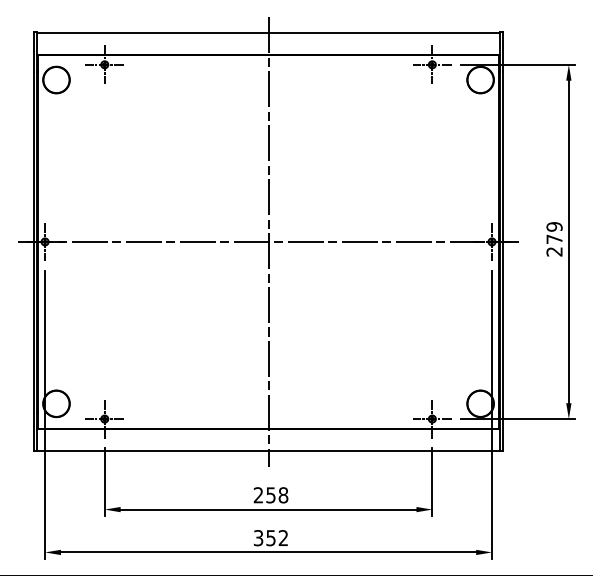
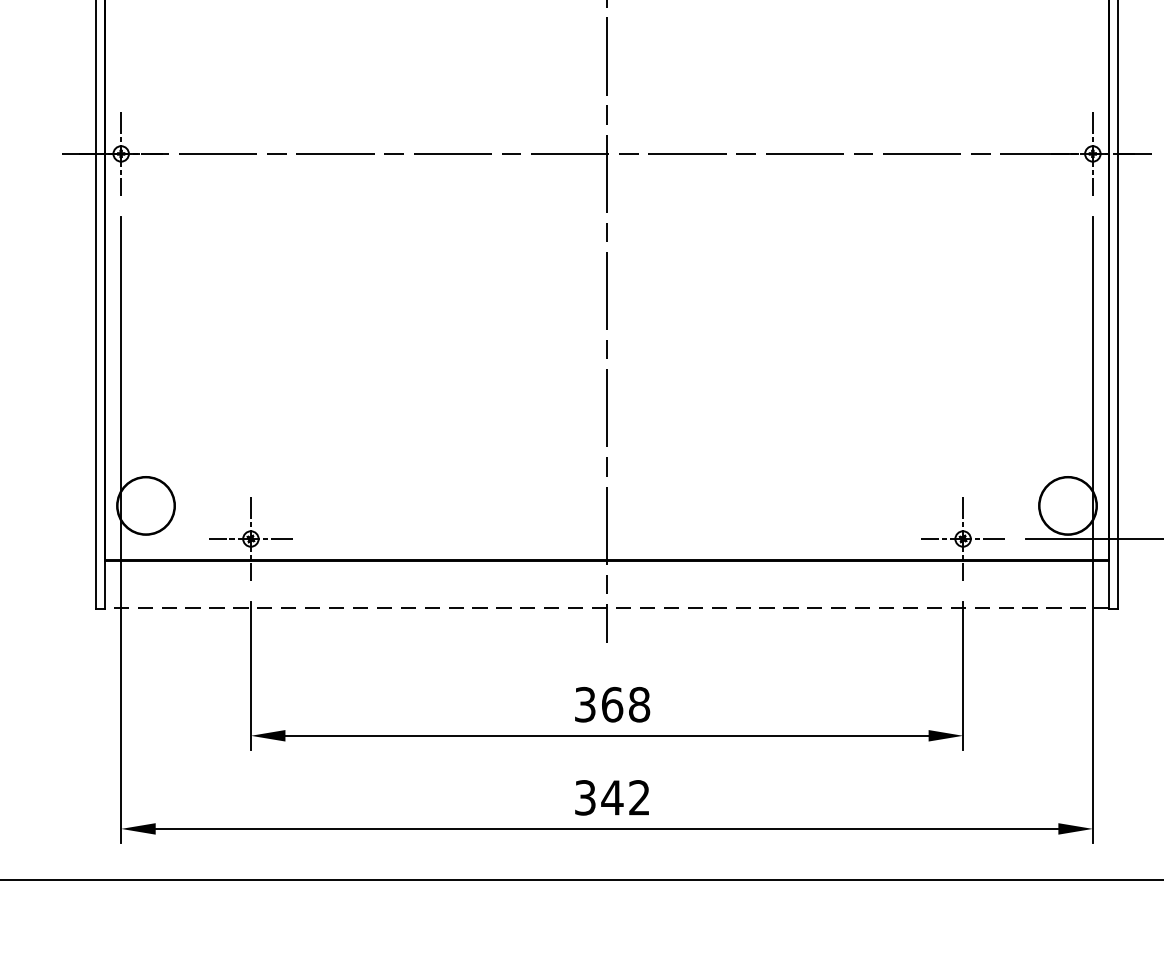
line: (268, 450) -> (606, 607), solid -> dashed
text: (264, 495) -> (598, 705), 258 -> 368
text: (270, 538) -> (611, 798), 352 -> 342

